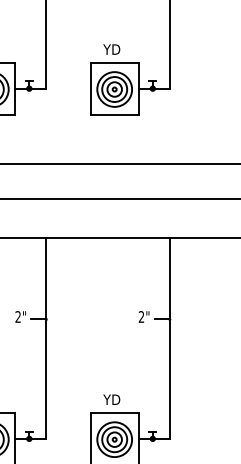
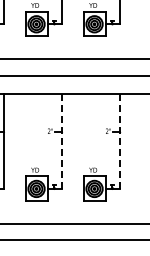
line: (46, 338) -> (62, 141), solid -> dashed
line: (169, 338) -> (120, 141), solid -> dashed

